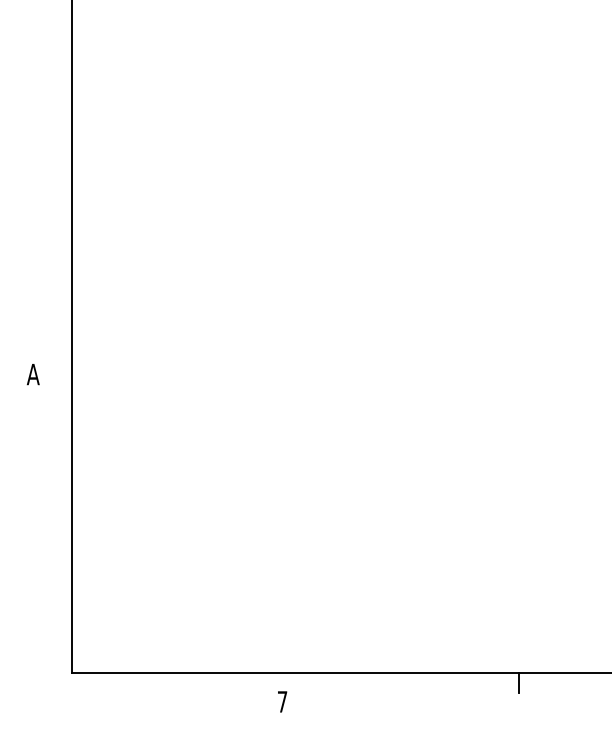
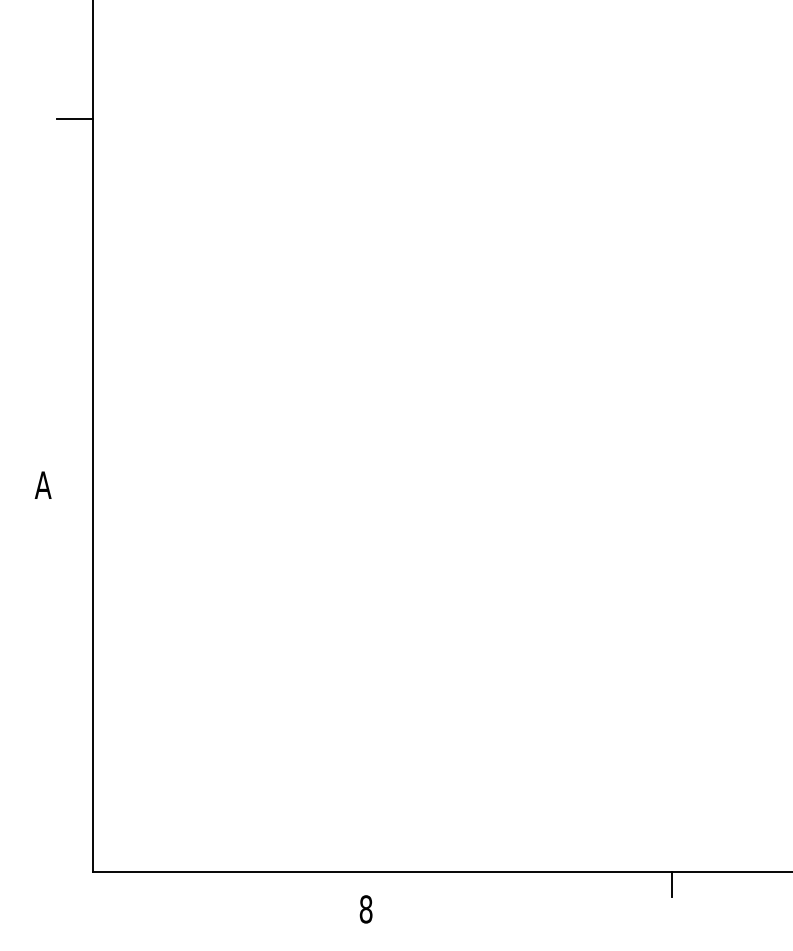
line: (57, 91) -> (74, 118), added
text: (282, 701) -> (366, 908), 7 -> 8

